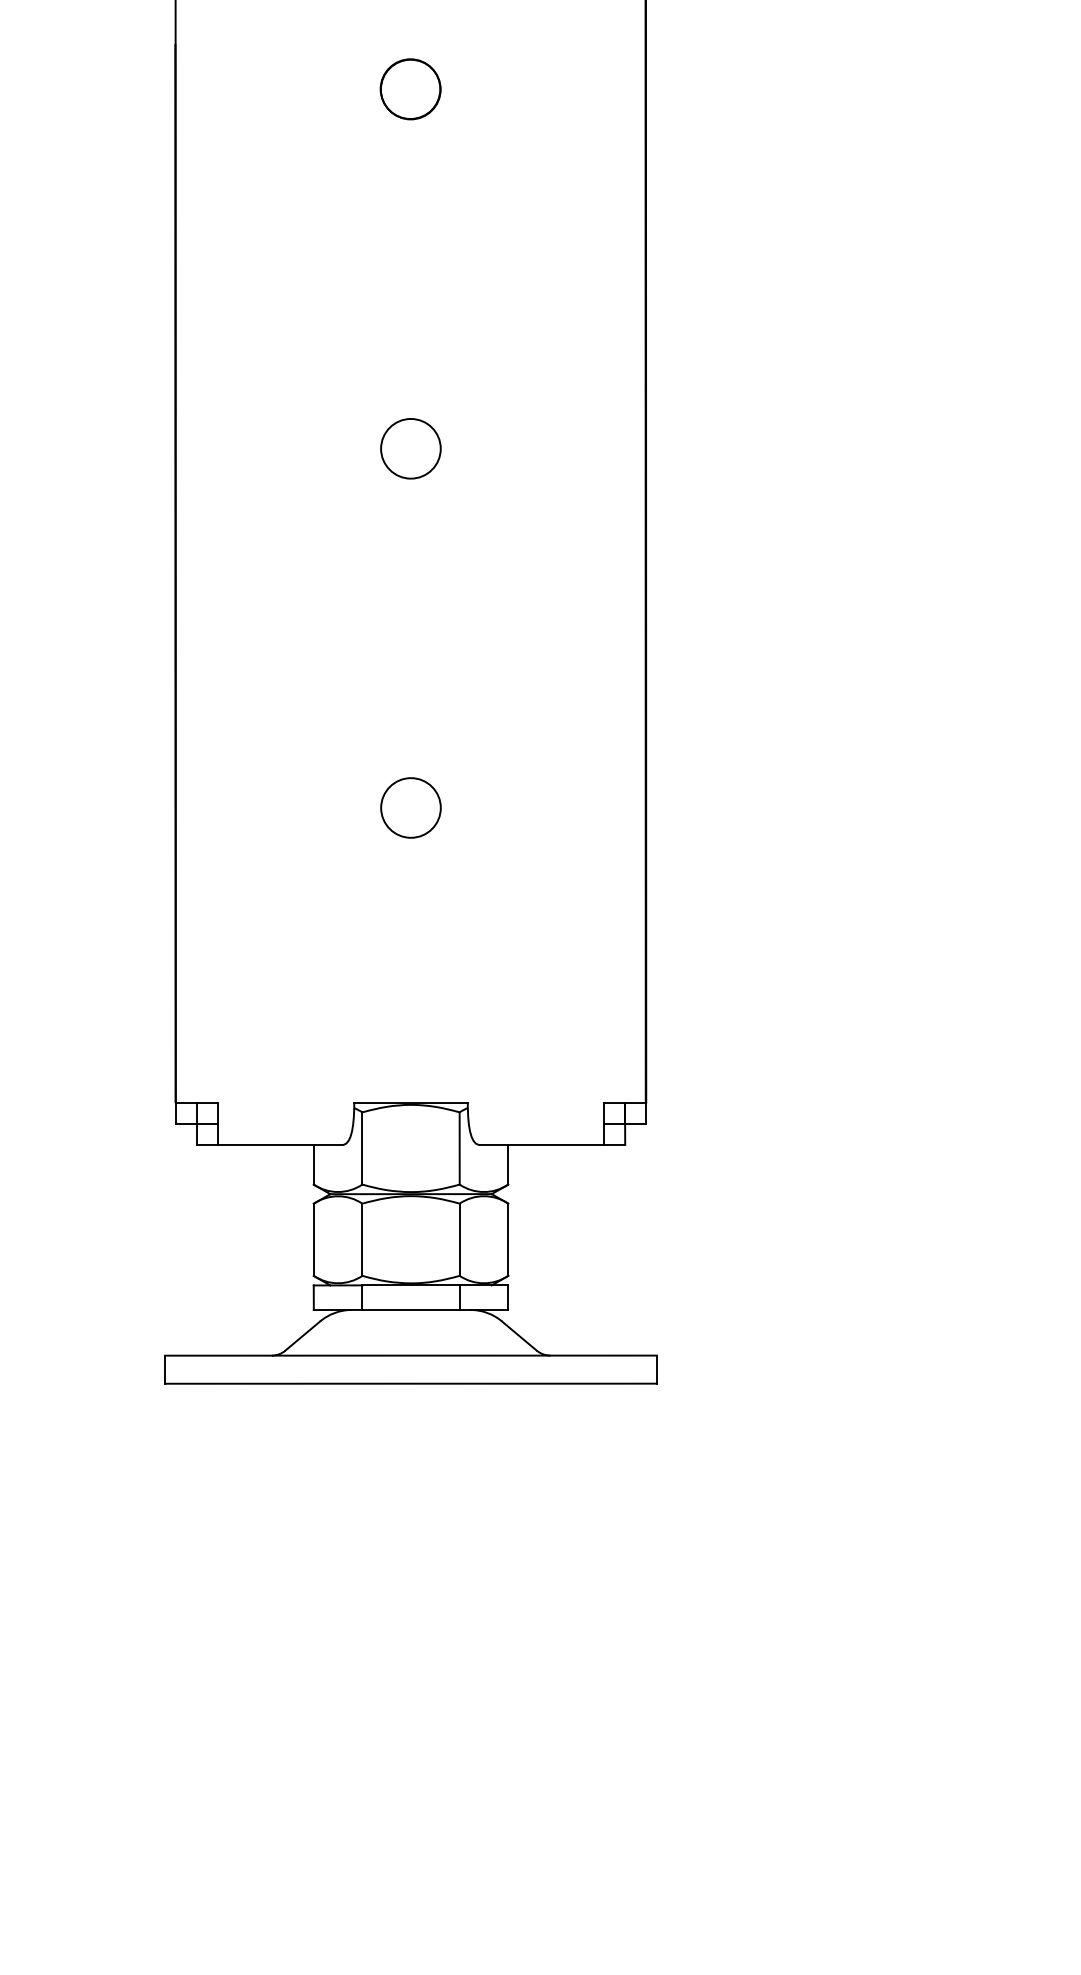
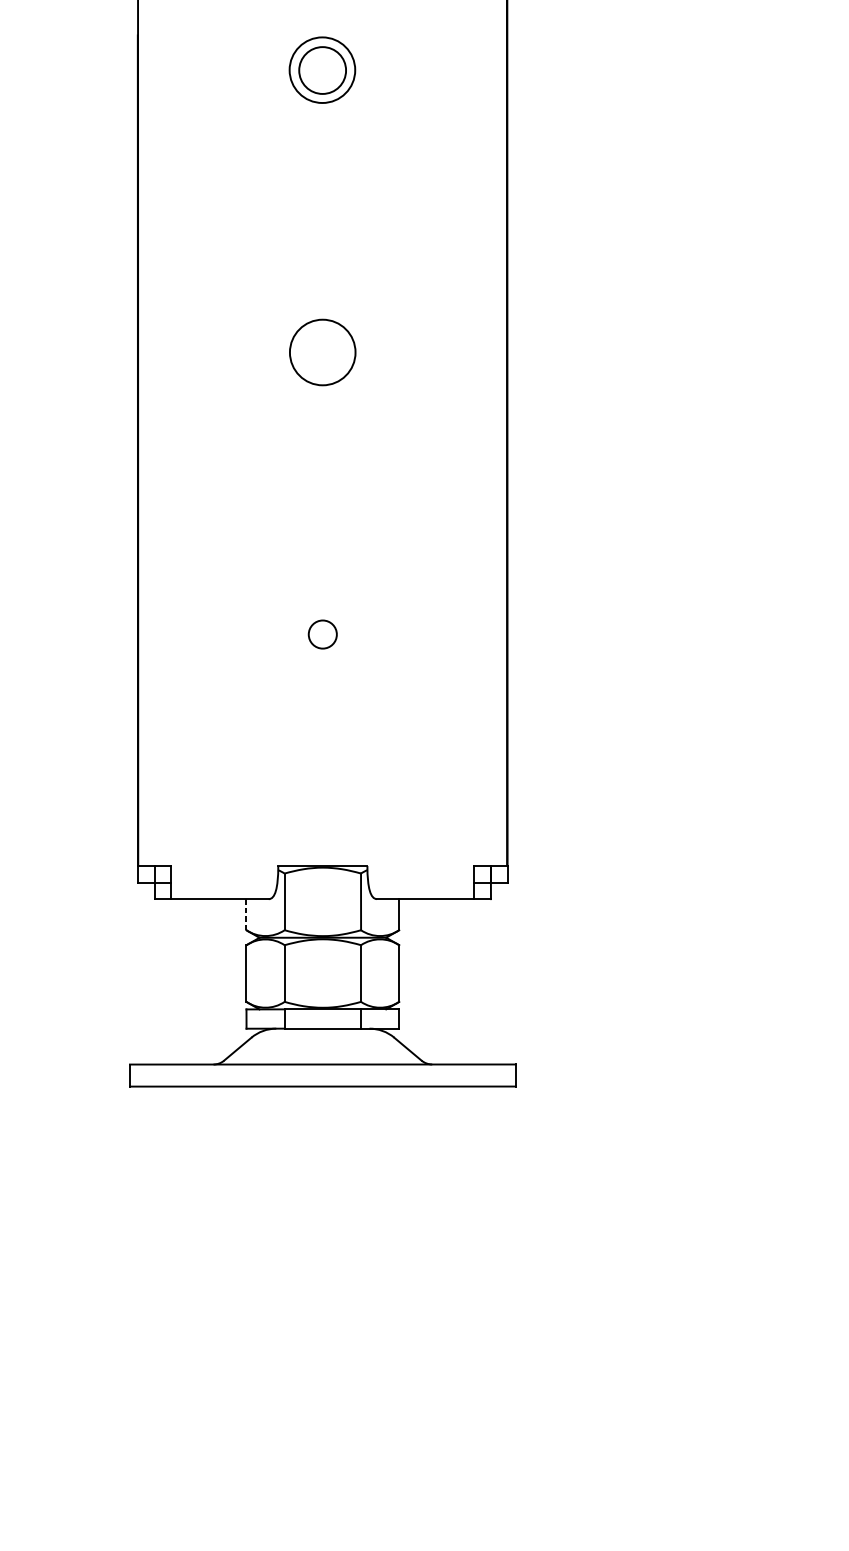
circle: (410, 88) -> (322, 69), size x1.4
circle: (410, 448) -> (322, 352), size x1.4
circle: (410, 807) -> (322, 634), size x0.6
line: (313, 1164) -> (246, 914), solid -> dashed

